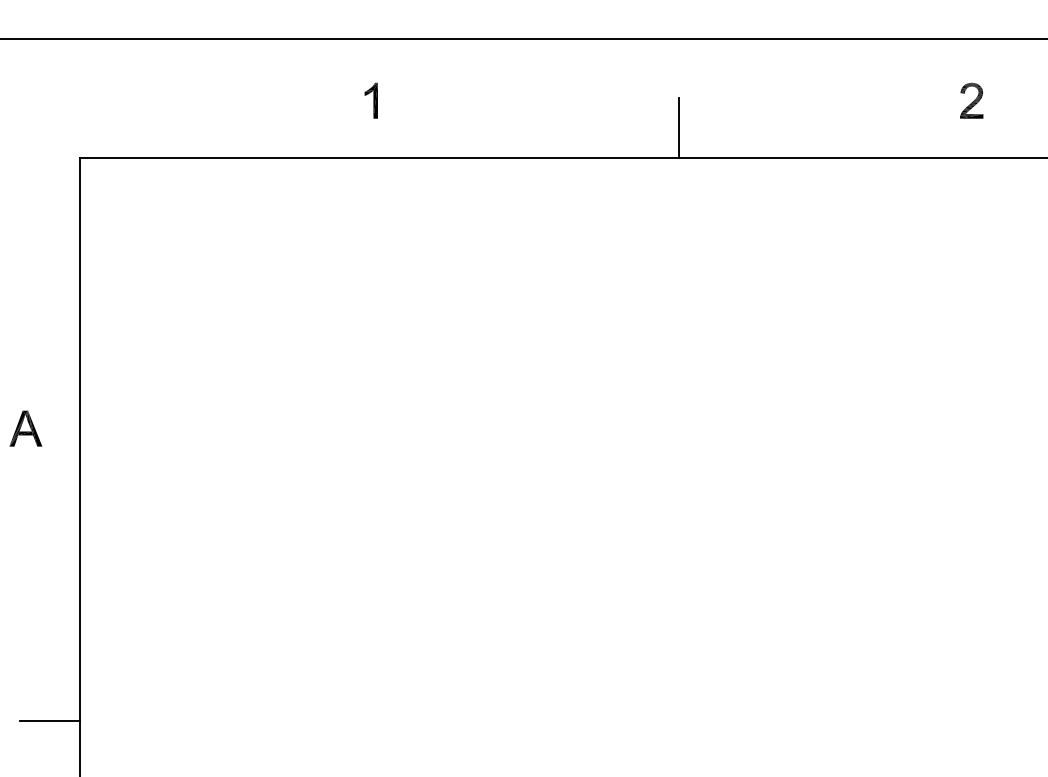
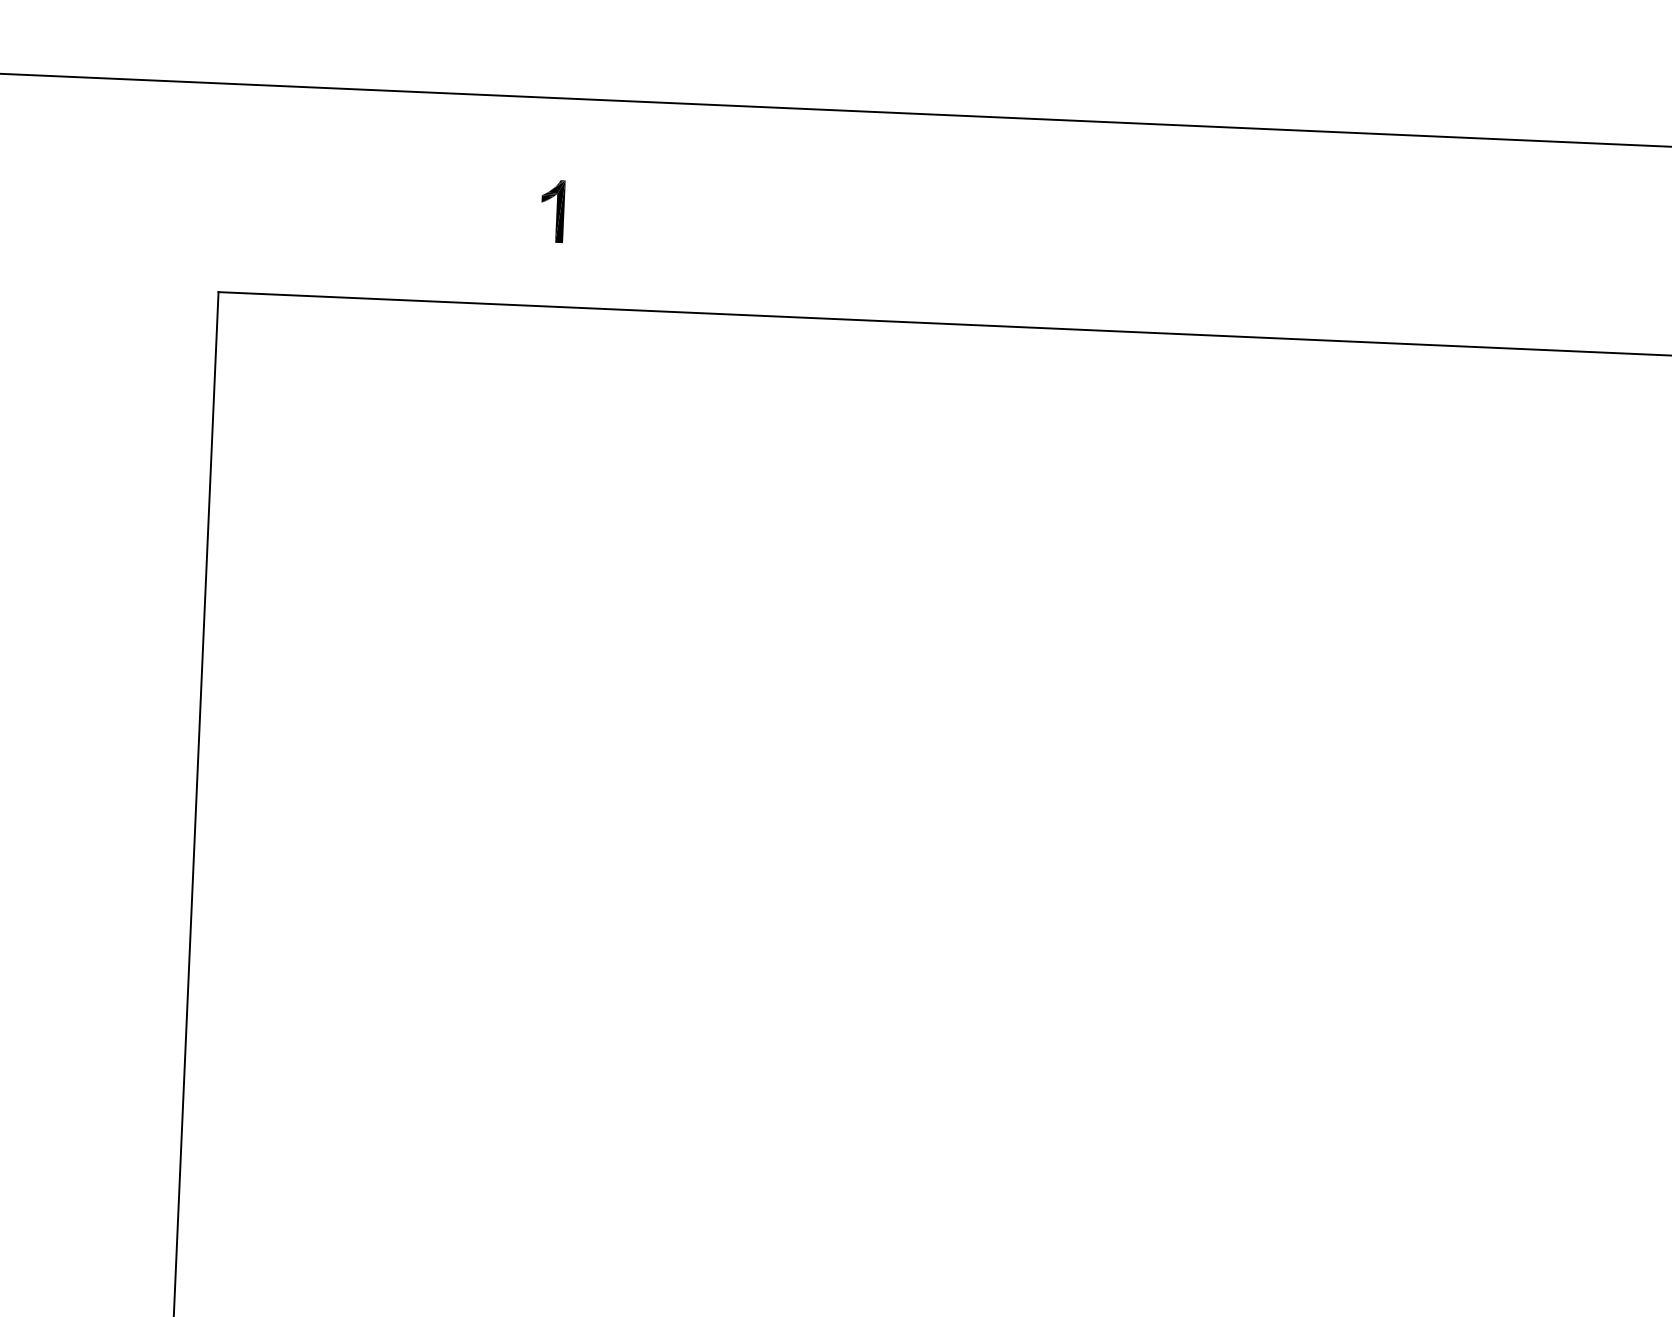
part: (370, 100) -> (551, 210), moved
line: (679, 128) -> (1266, 285), removed
part: (25, 428) -> (102, 759), removed
line: (50, 721) -> (124, 1272), removed

